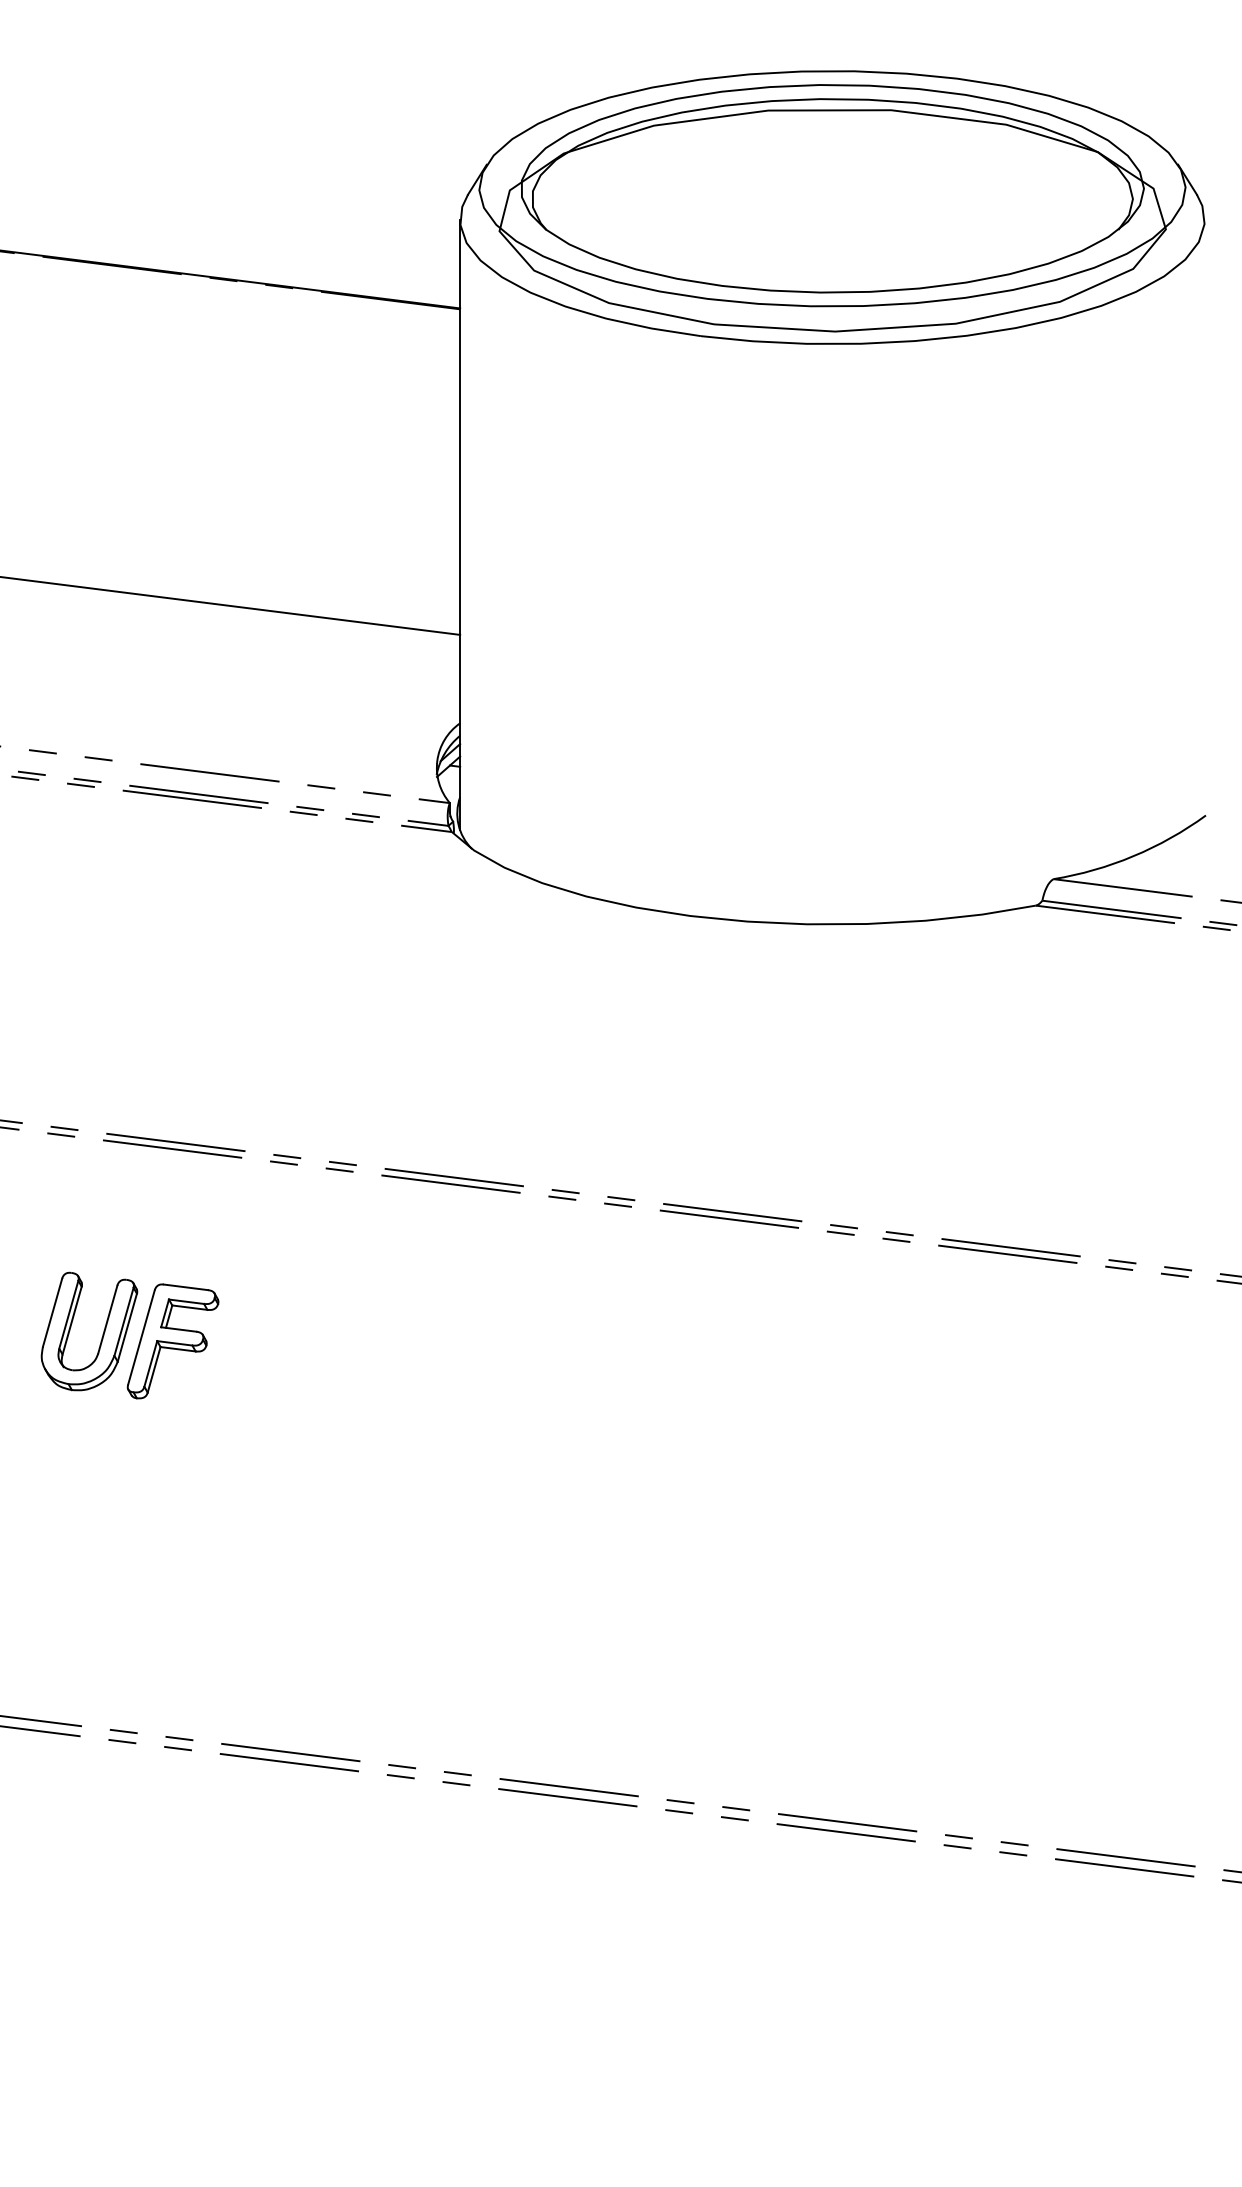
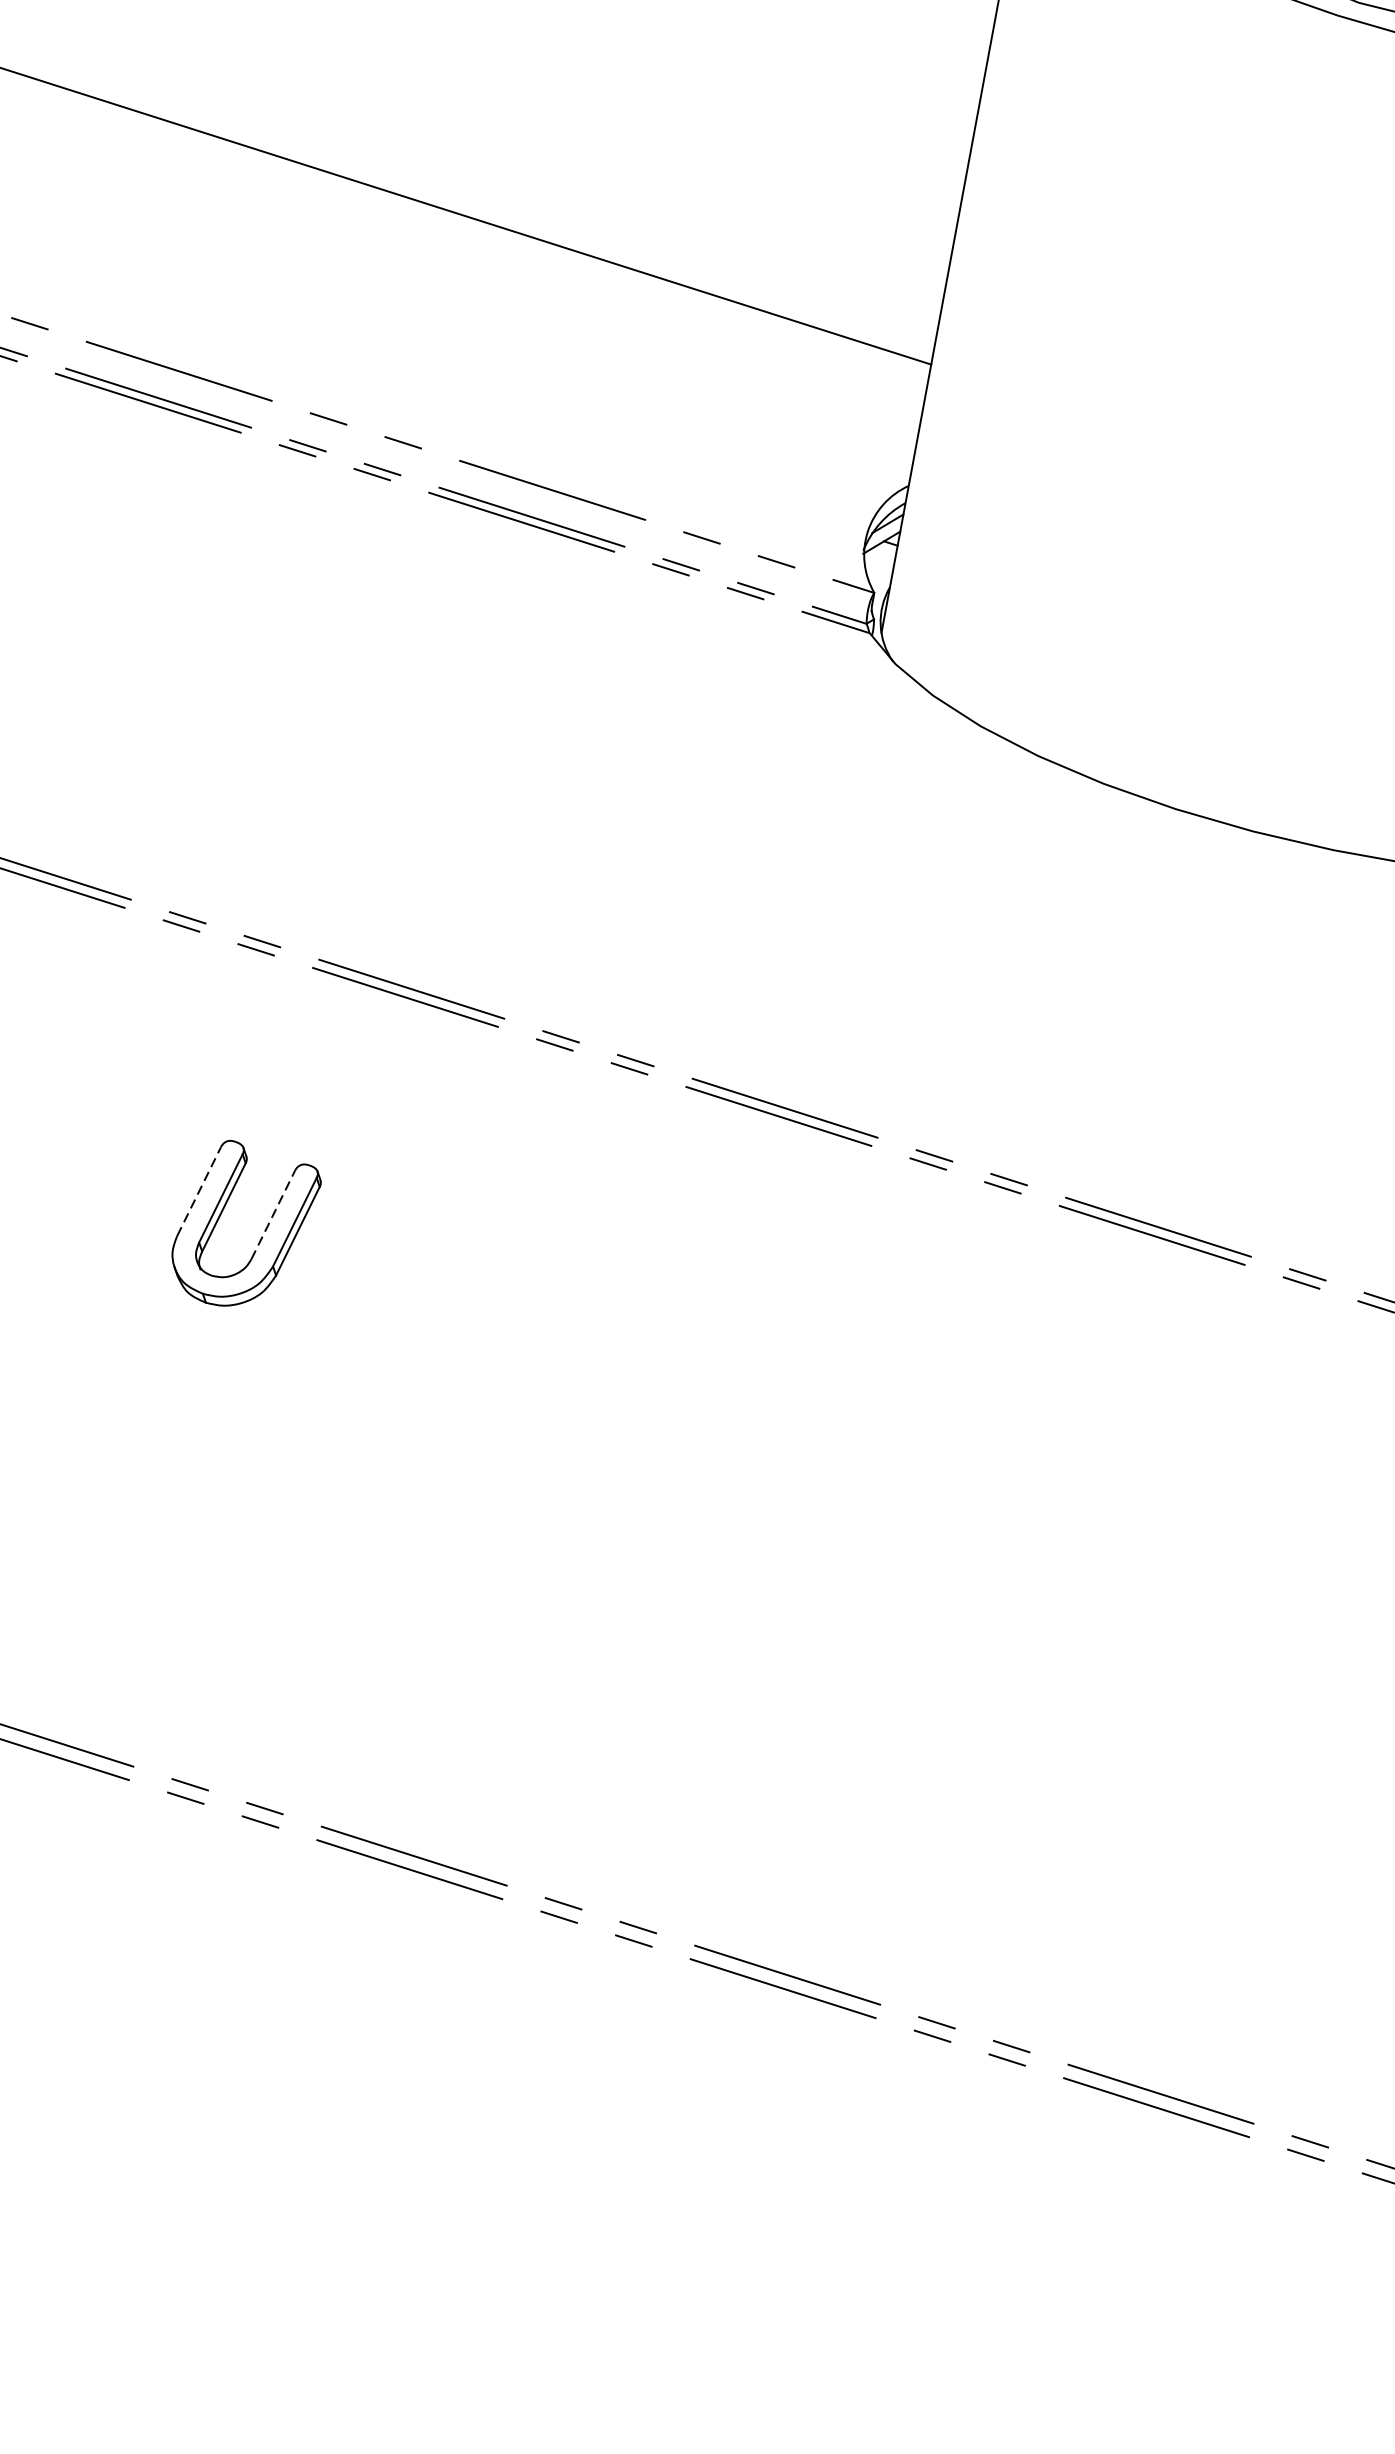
line: (52, 1312) -> (199, 1191), solid -> dashed
line: (107, 1319) -> (272, 1214), solid -> dashed
part: (172, 1341) -> (356, 1261), removed

